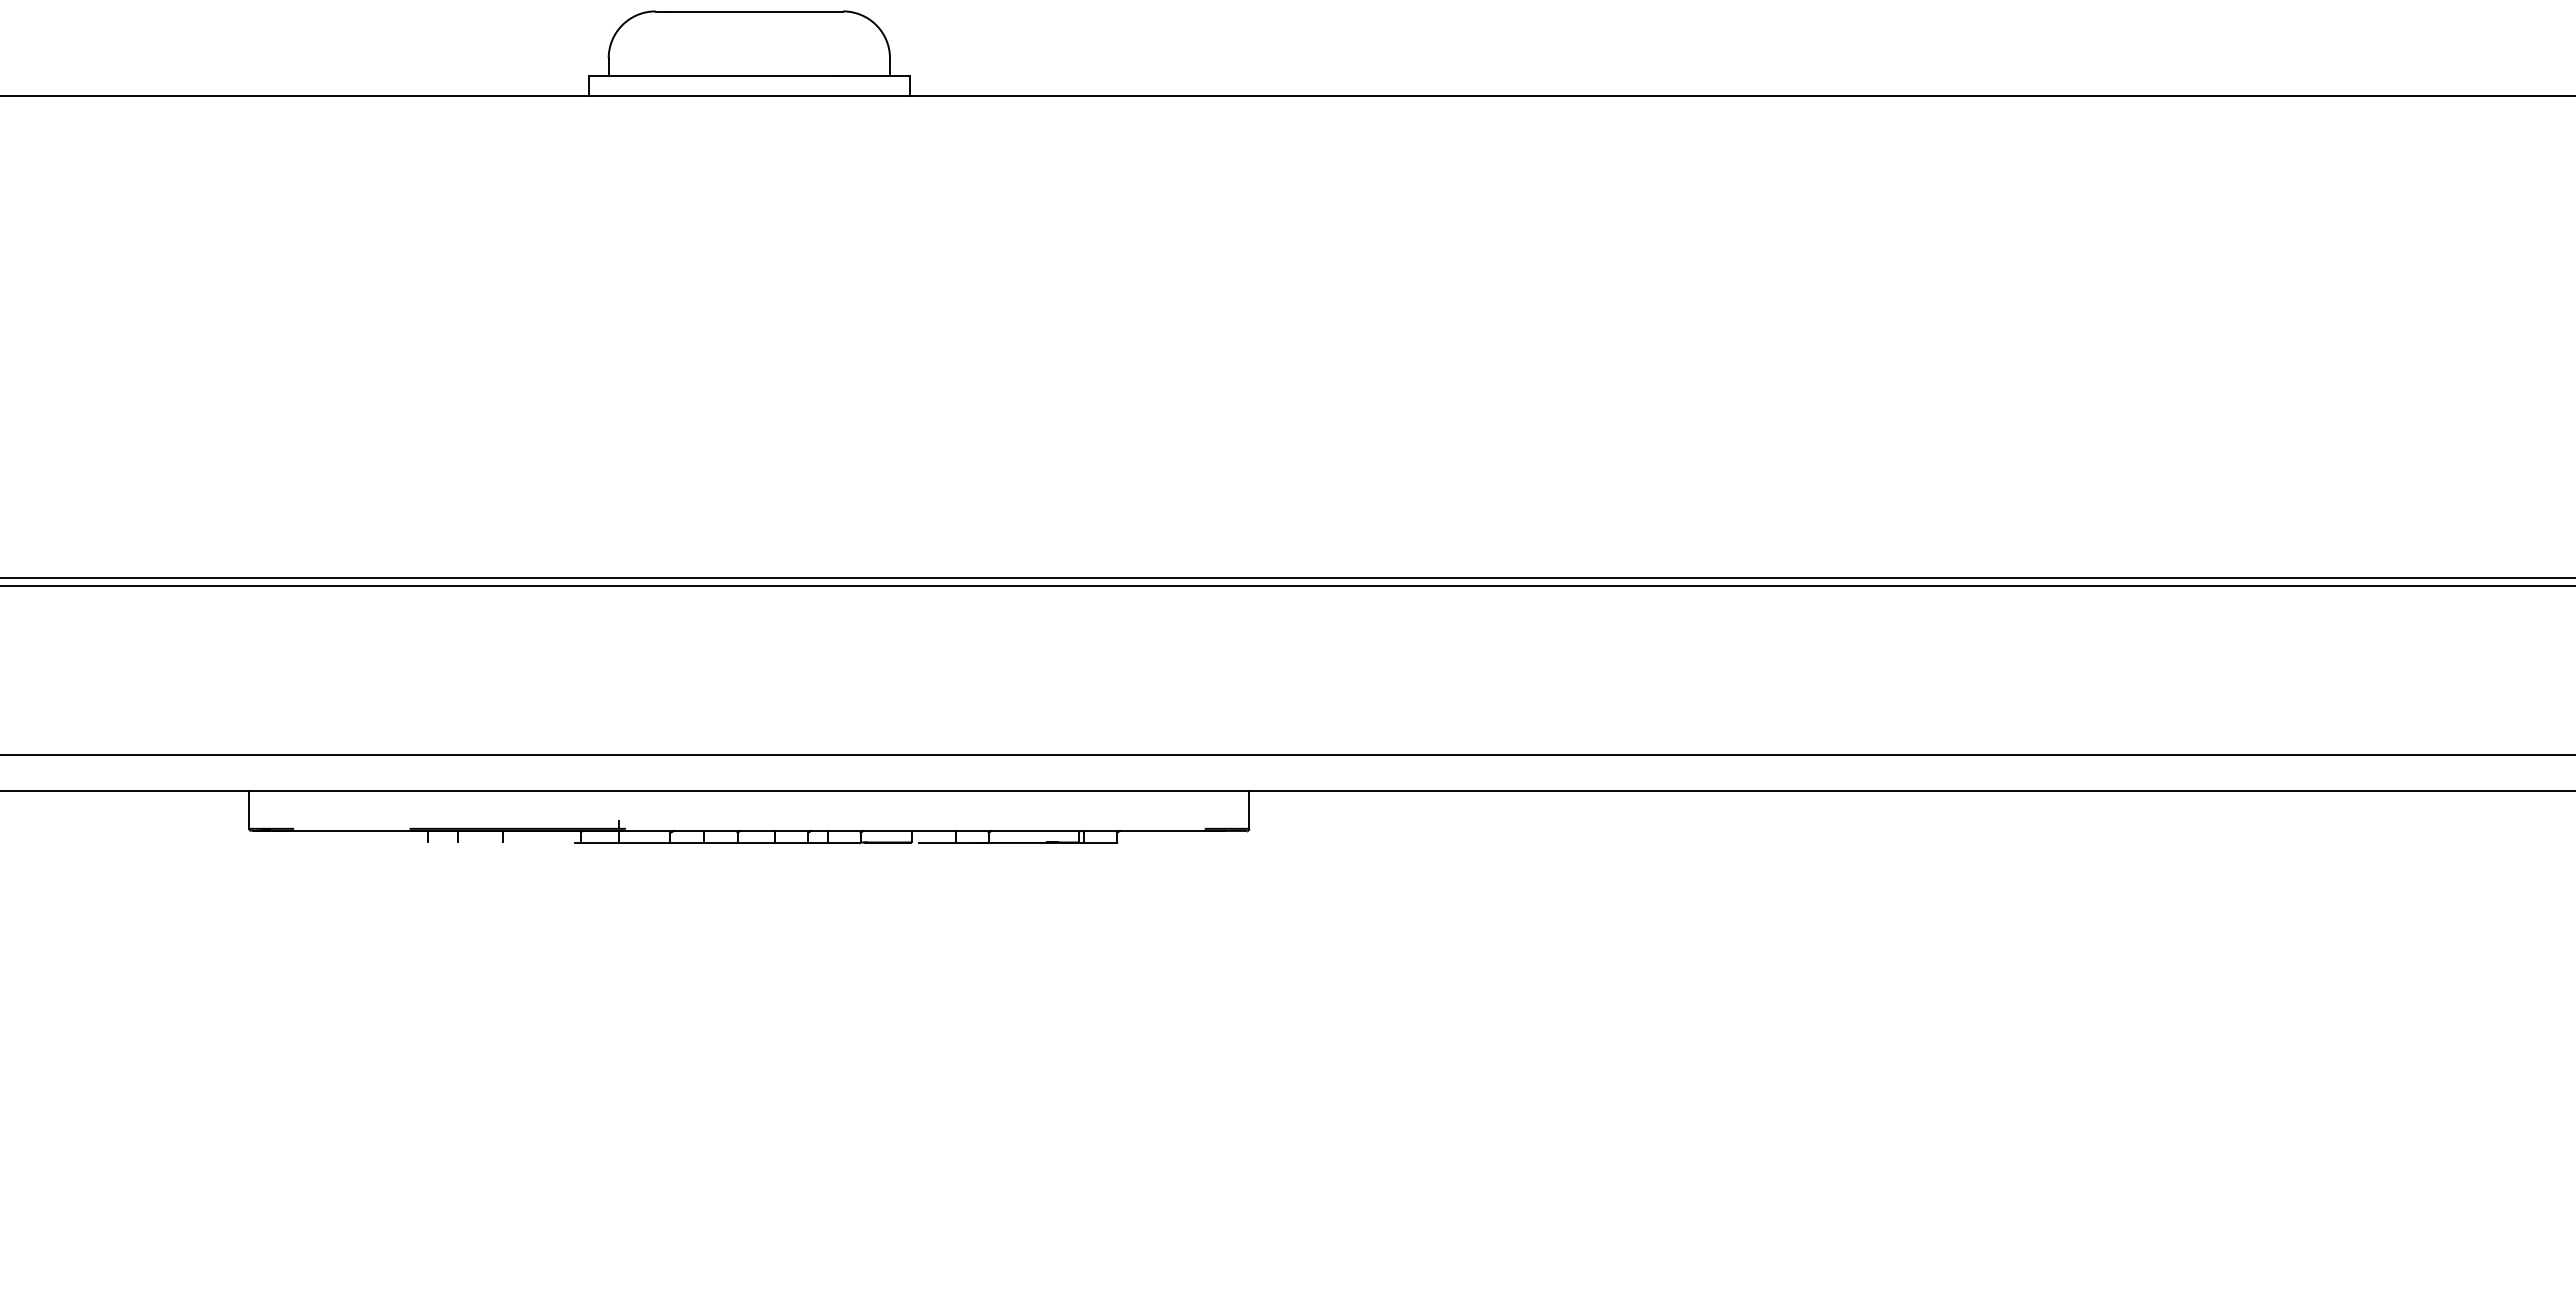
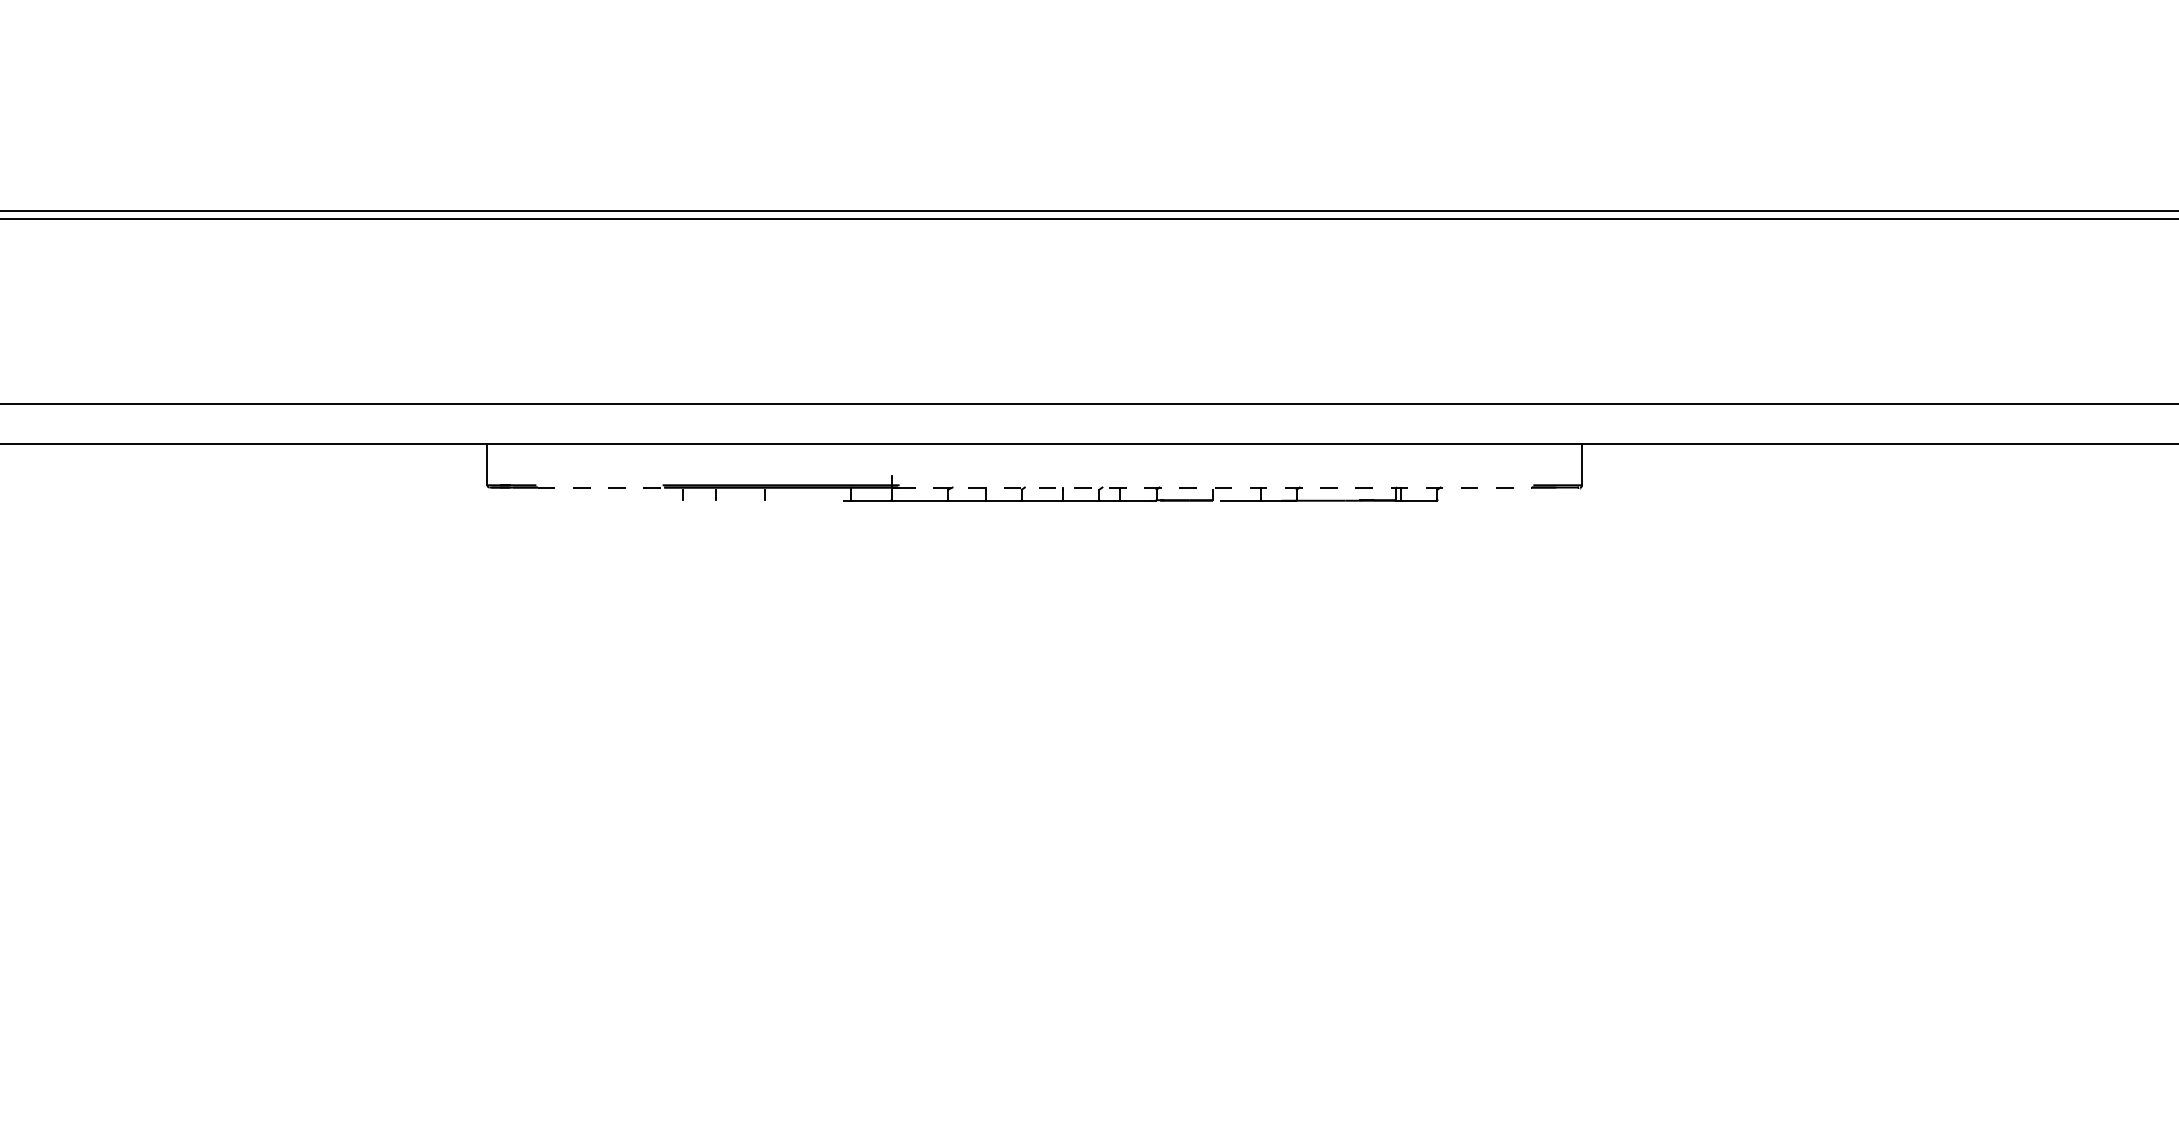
line: (353, 830) -> (601, 487), solid -> dashed
line: (914, 830) -> (1215, 487), solid -> dashed

